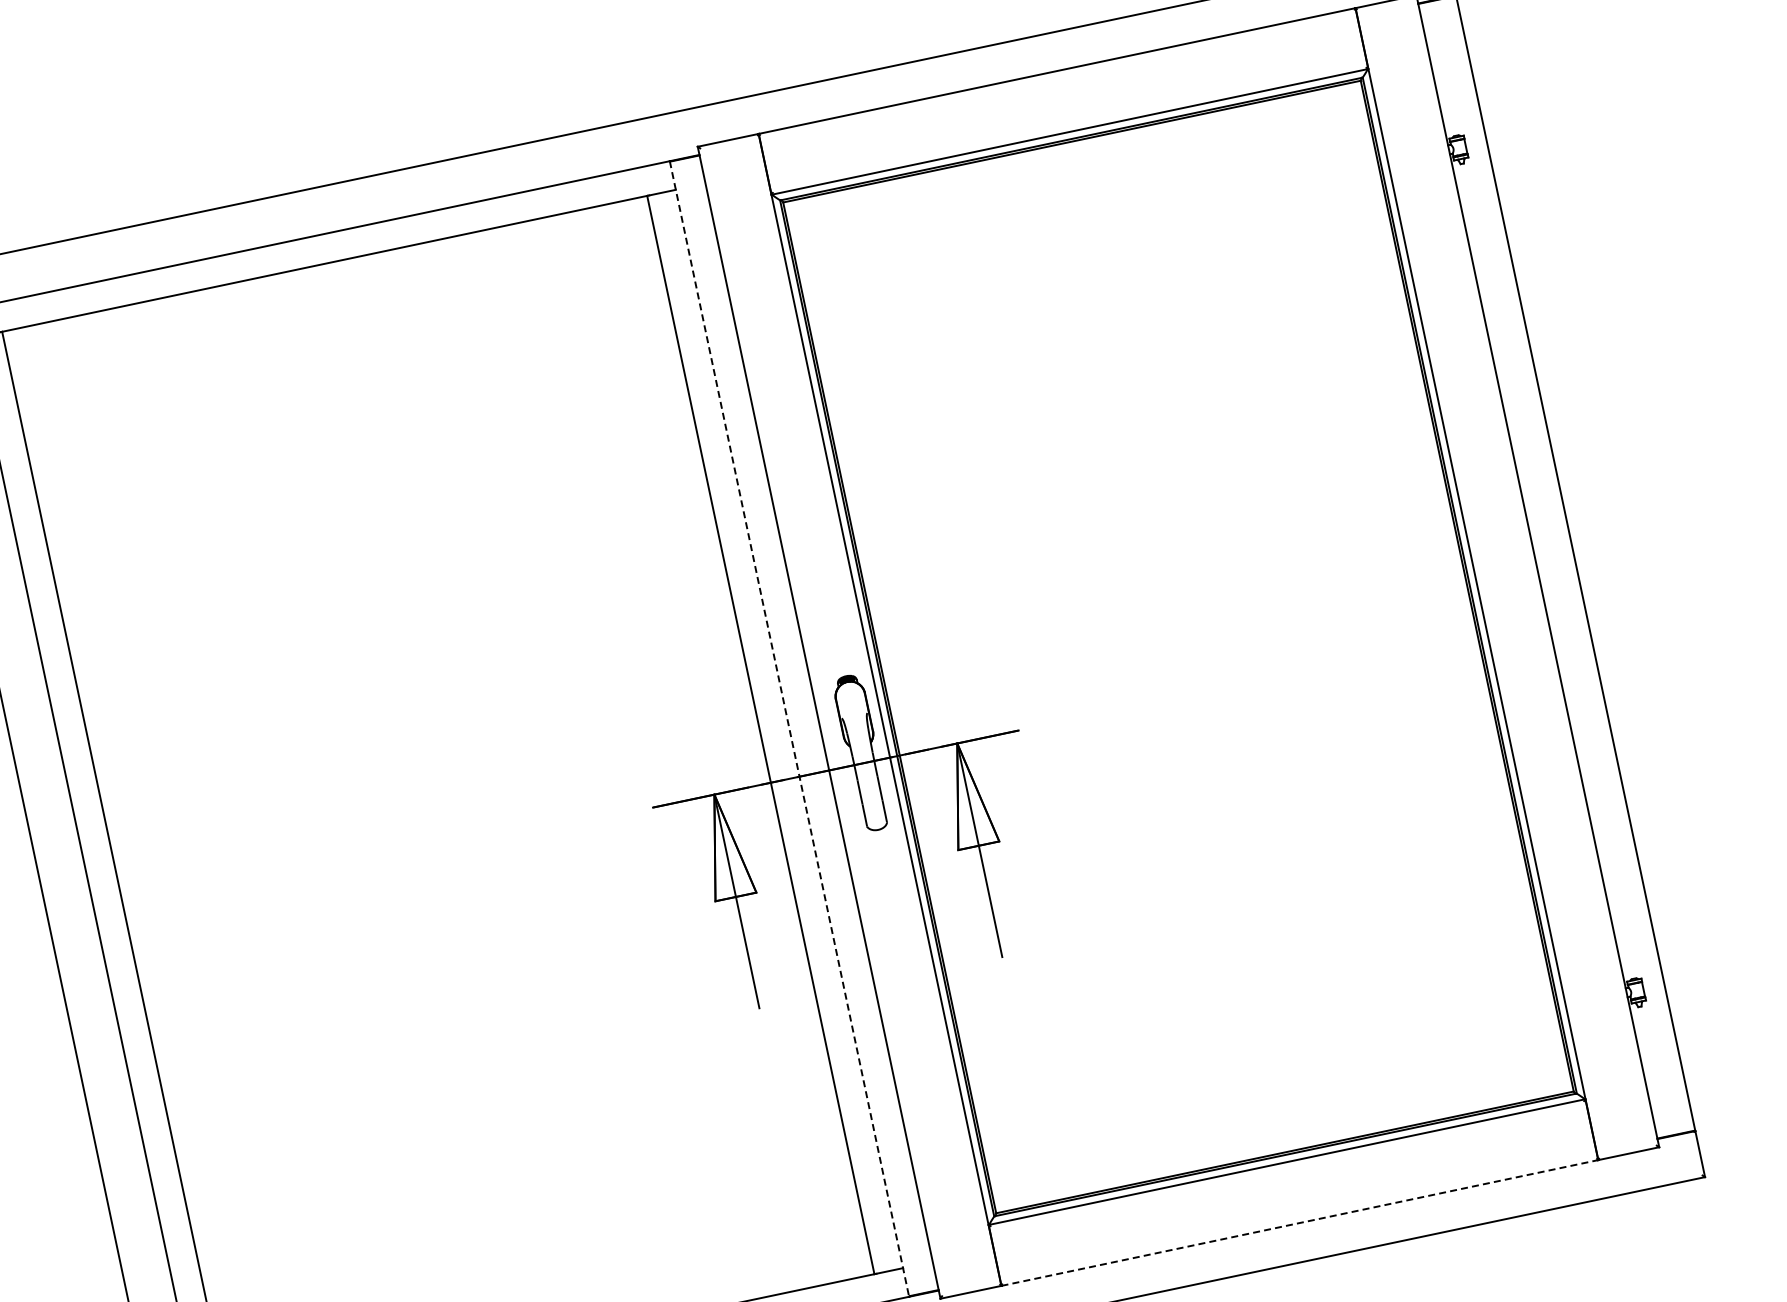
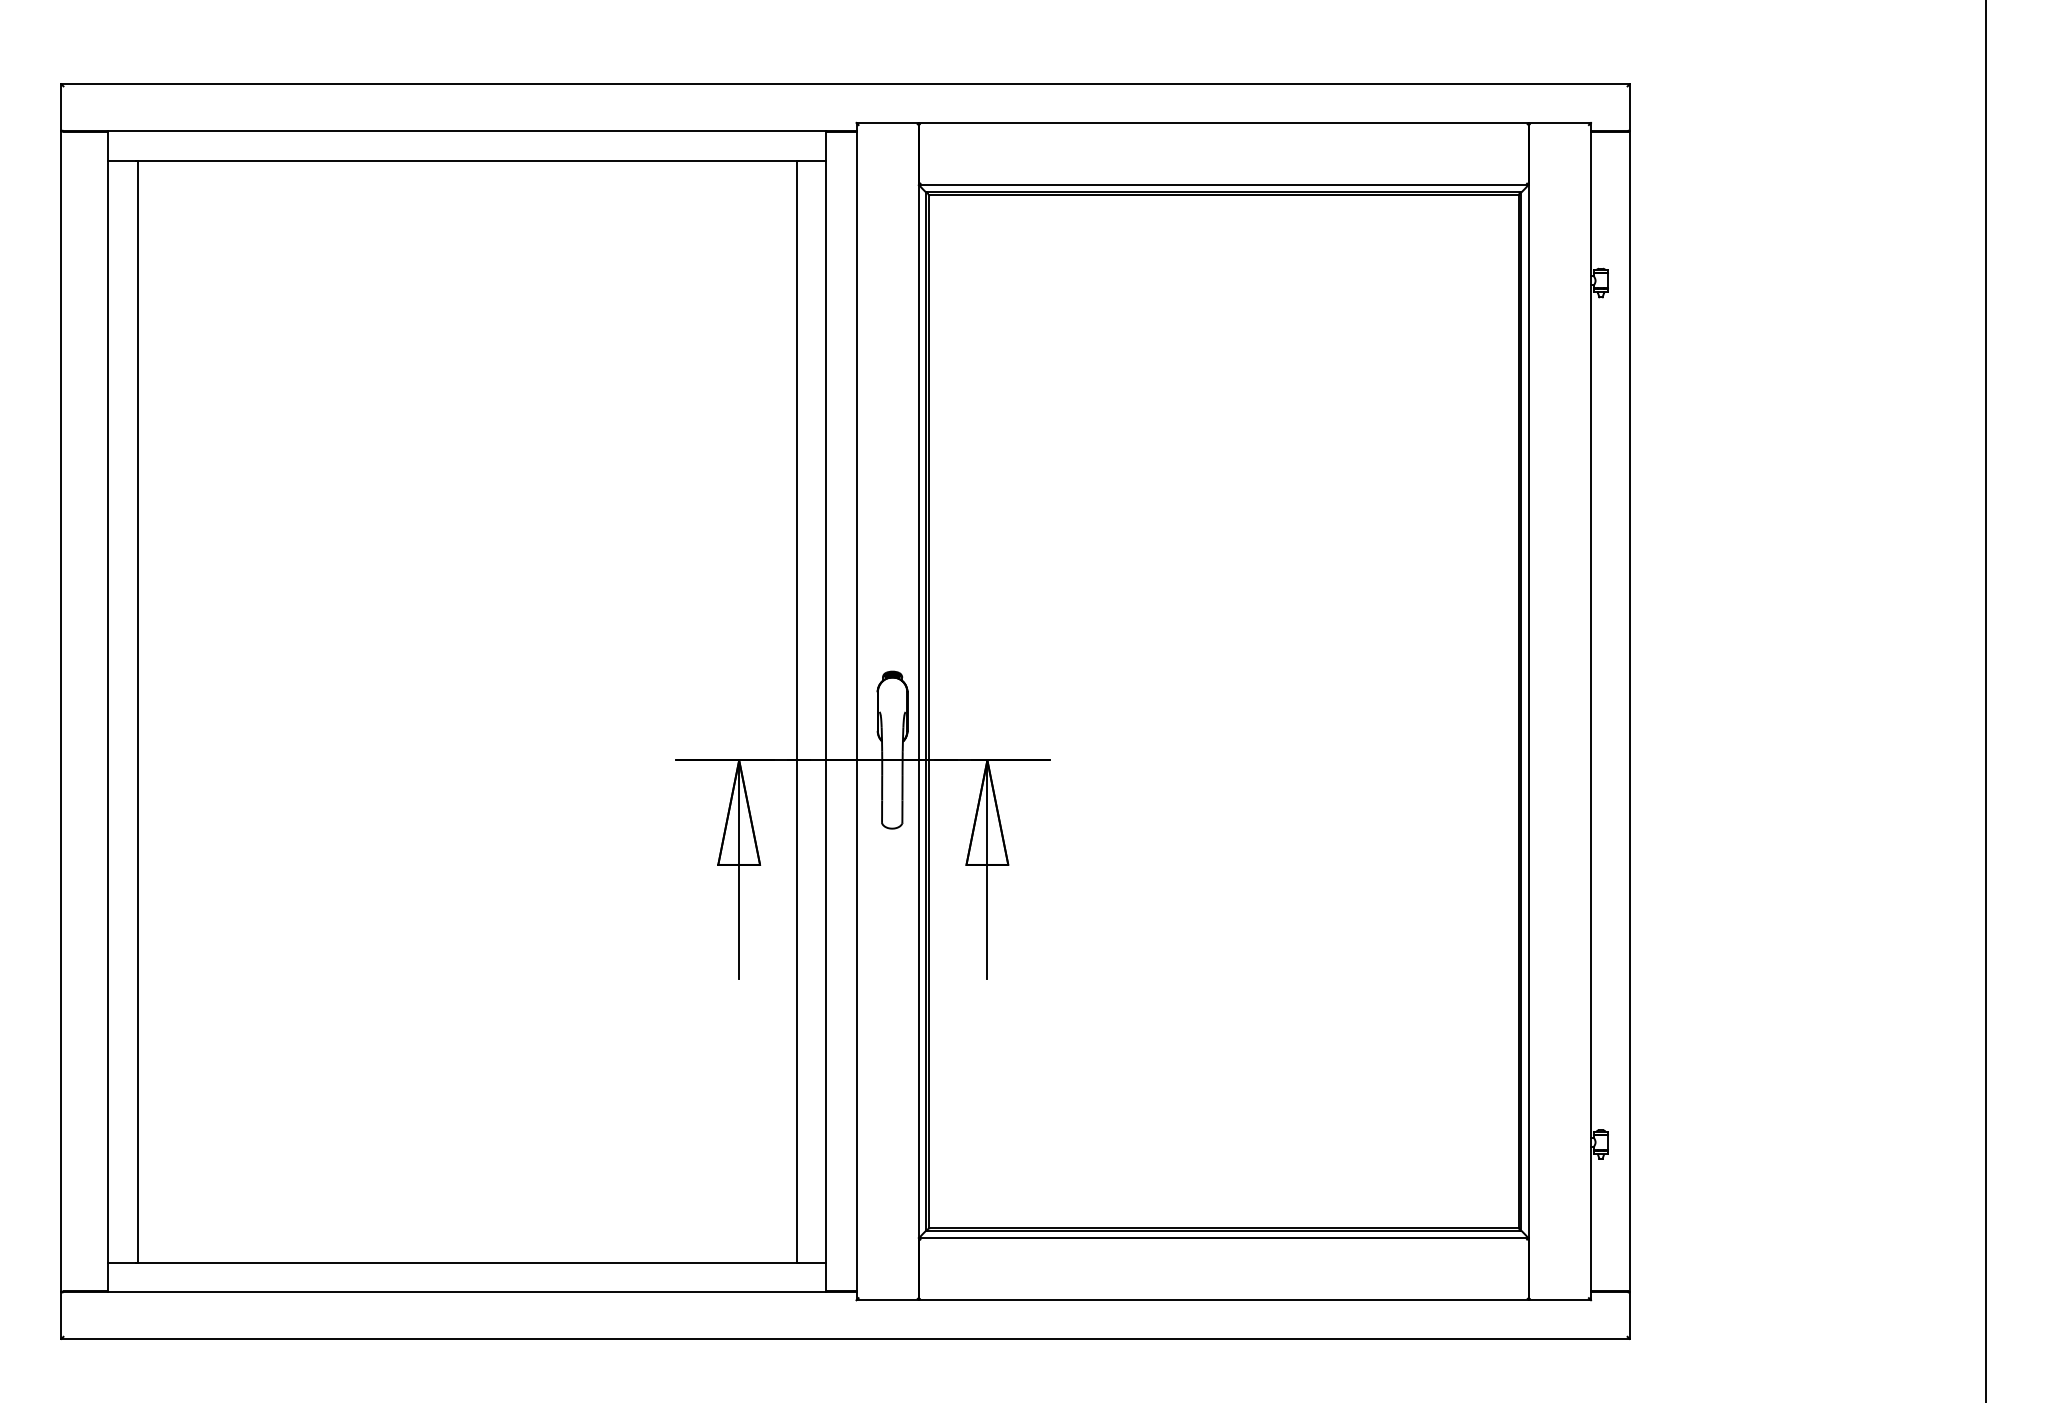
line: (789, 729) -> (826, 712), dashed -> solid
line: (1299, 1223) -> (1223, 1300), dashed -> solid

